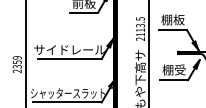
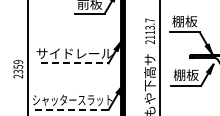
text: (139, 18) -> (149, 20), 2113.5 -> 2113.7
line: (69, 59) -> (74, 63), solid -> dashed
text: (180, 69) -> (192, 74), 棚受 -> 棚板
line: (67, 102) -> (71, 109), solid -> dashed

